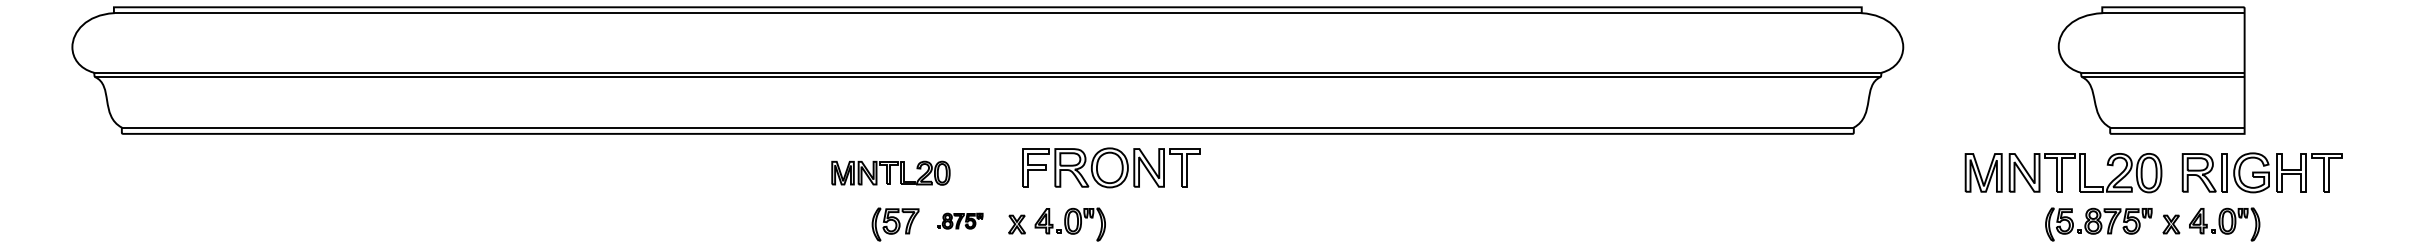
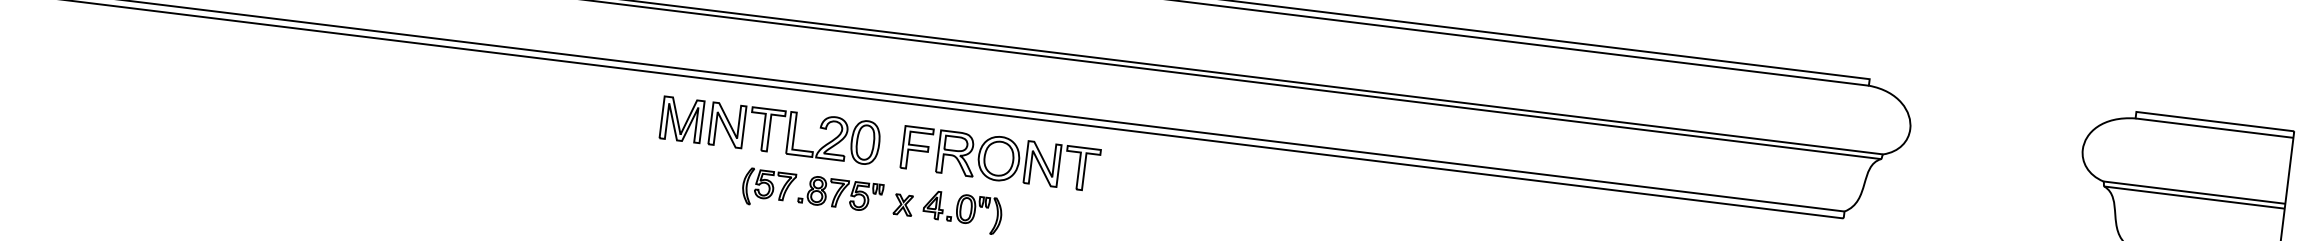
part: (1111, 167) -> (1000, 158), moved
part: (890, 173) -> (770, 131), size x1.67
part: (960, 220) -> (841, 192), size x1.67

